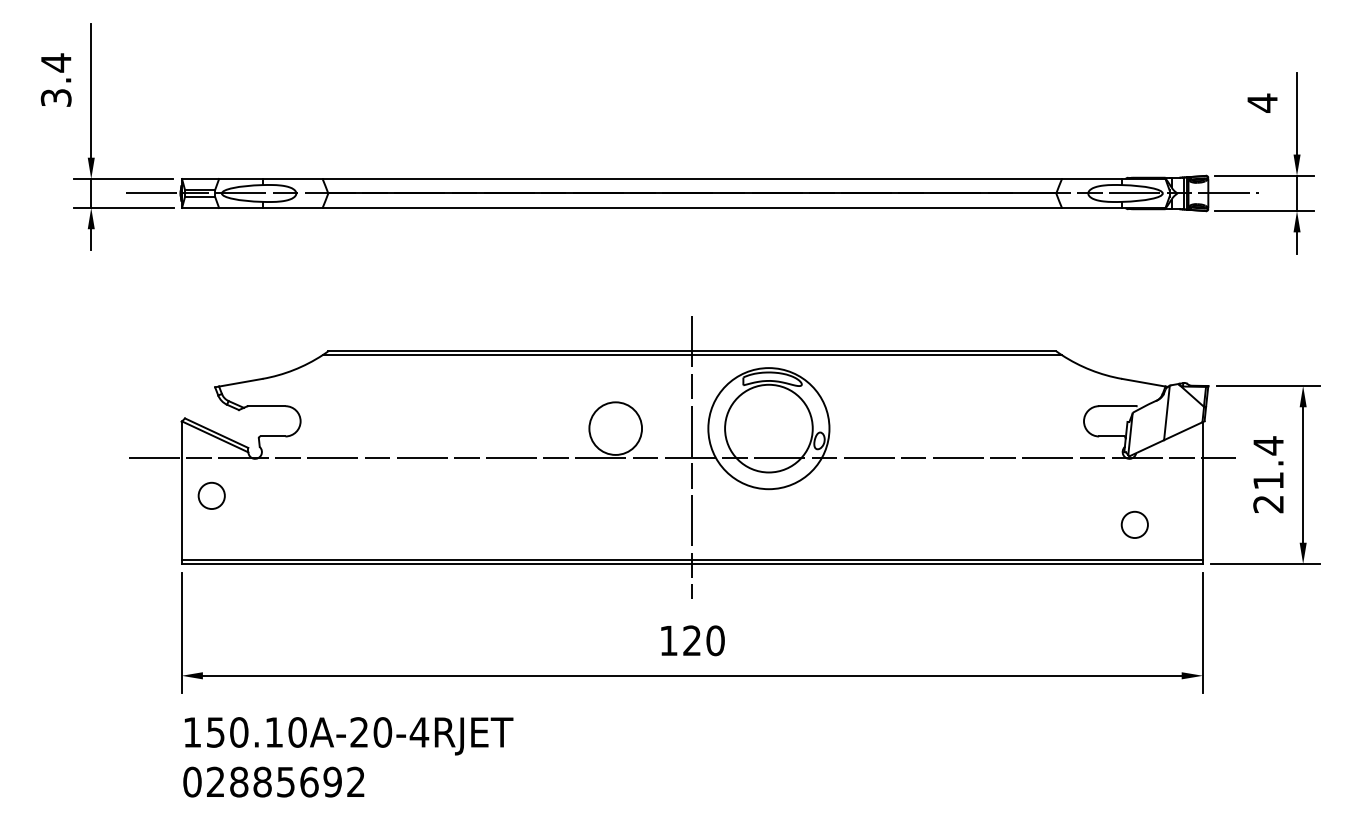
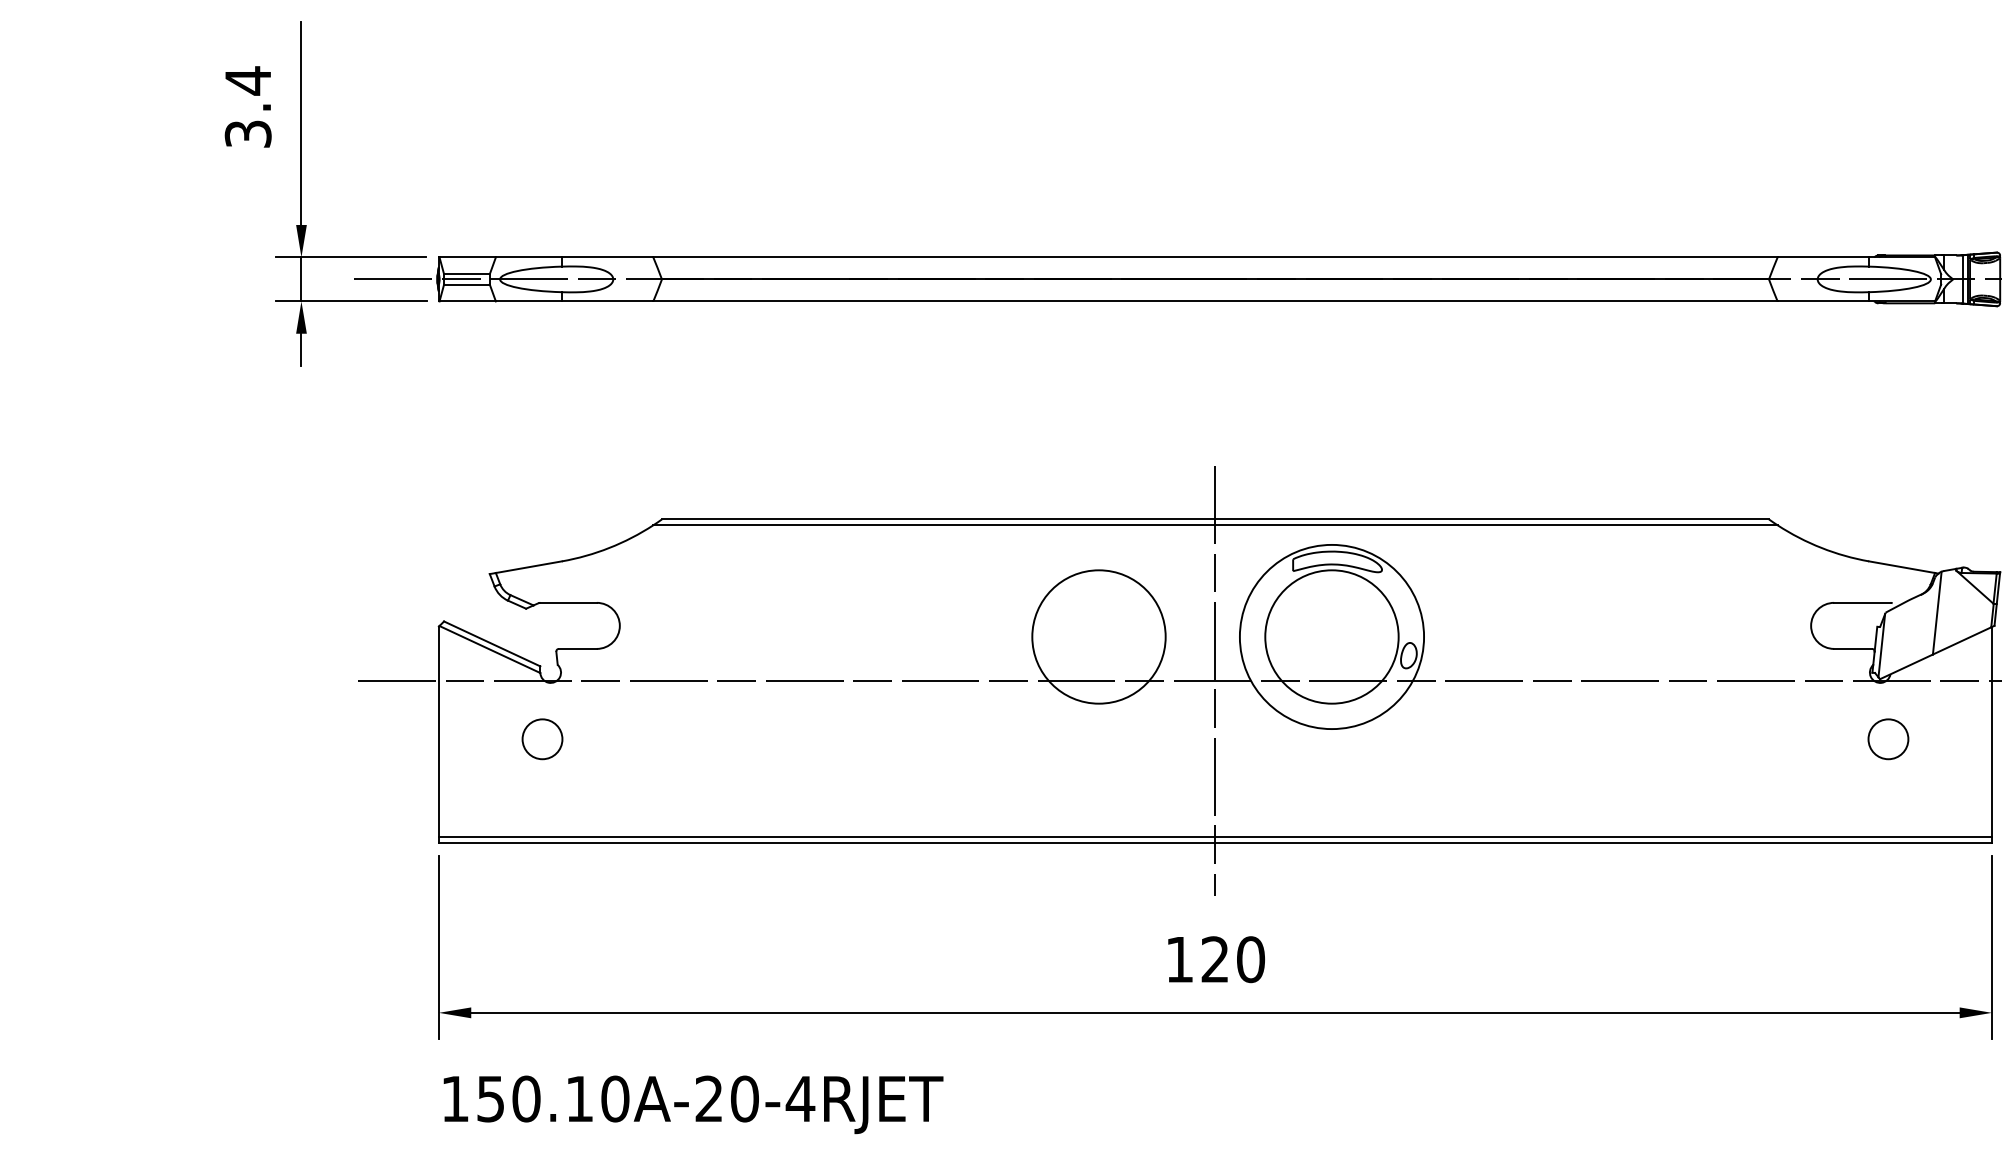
circle: (615, 428) -> (1098, 636), size x1.67
circle: (211, 495) -> (542, 738), moved
circle: (1134, 524) -> (1887, 738), moved

